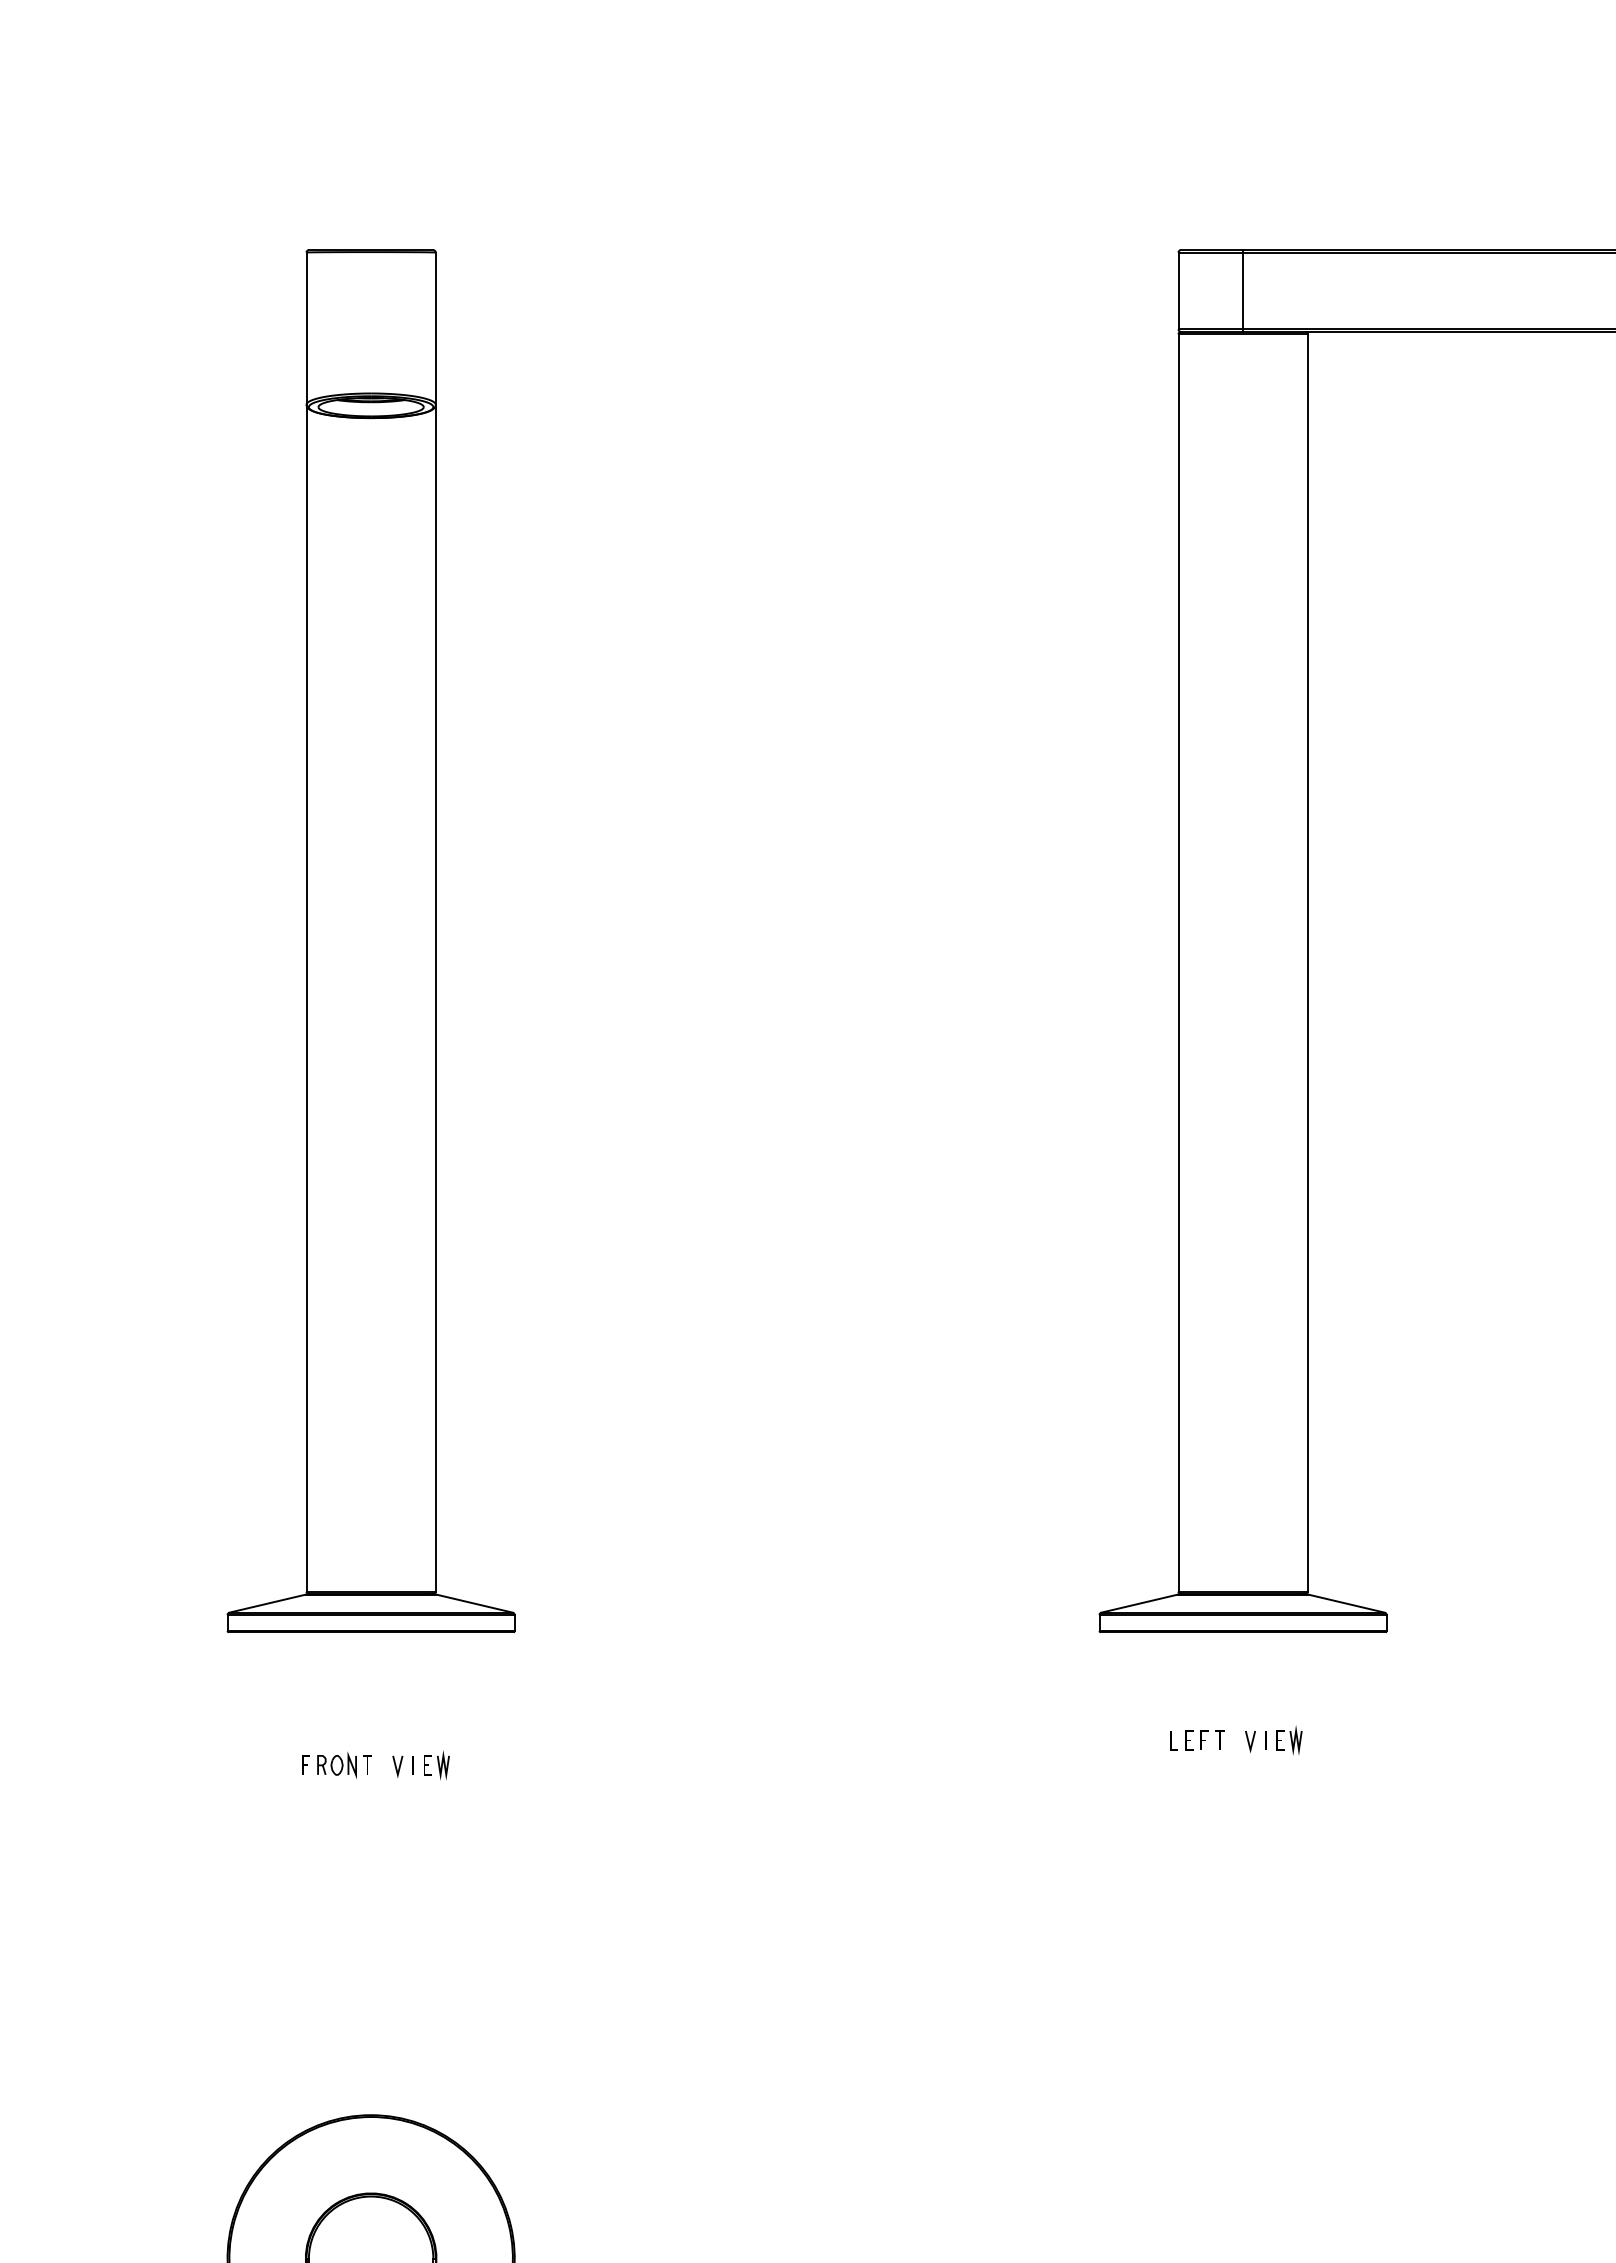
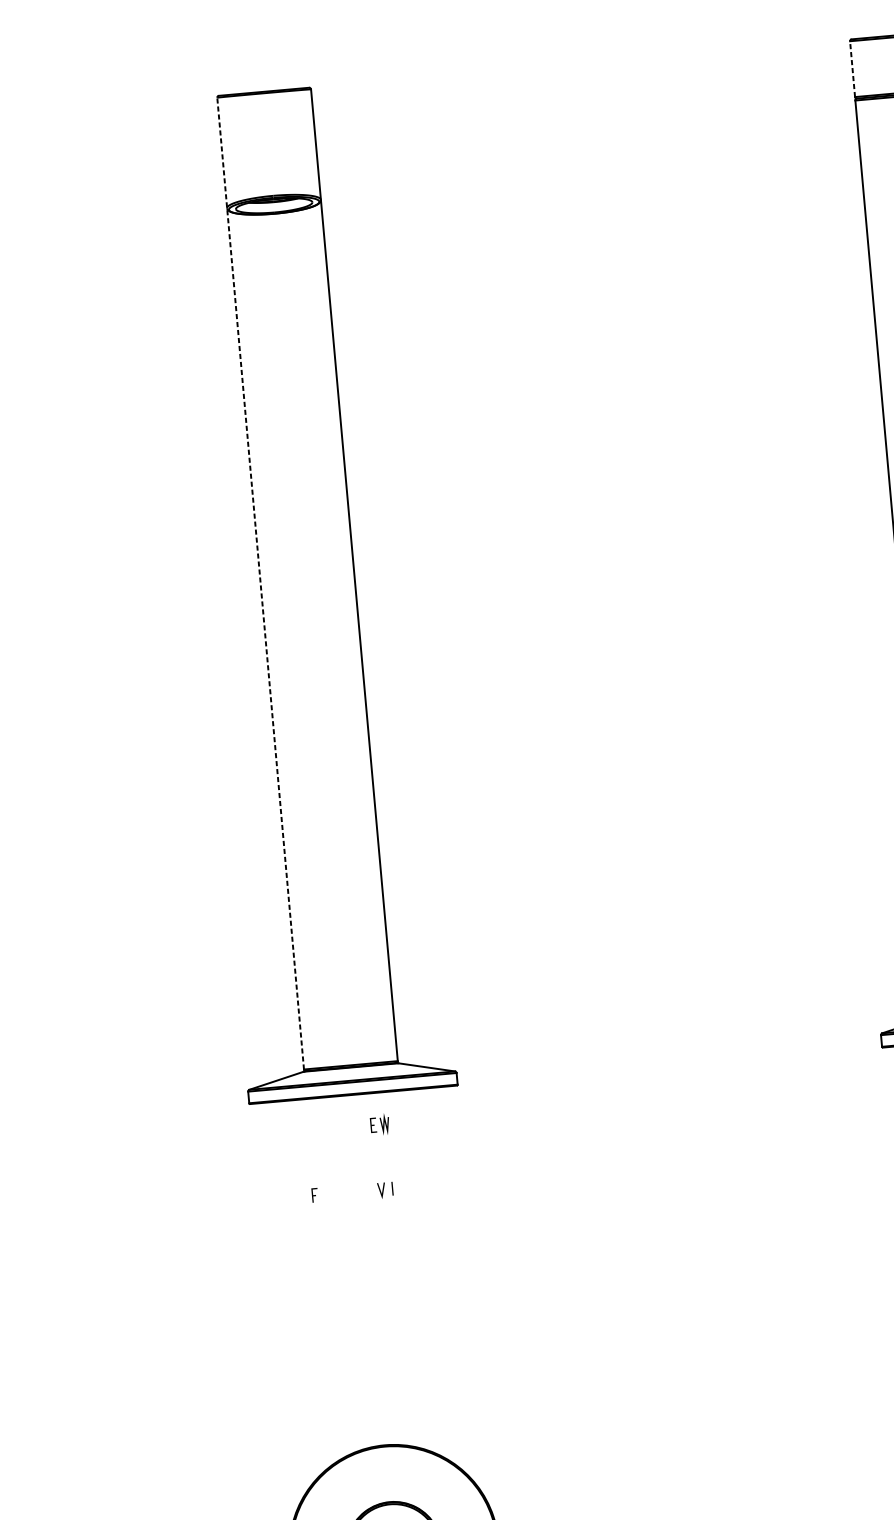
line: (1178, 290) -> (852, 68), solid -> dashed
line: (306, 922) -> (260, 583), solid -> dashed
part: (344, 1764) -> (342, 1192), removed
part: (436, 1765) -> (379, 1124), moved

